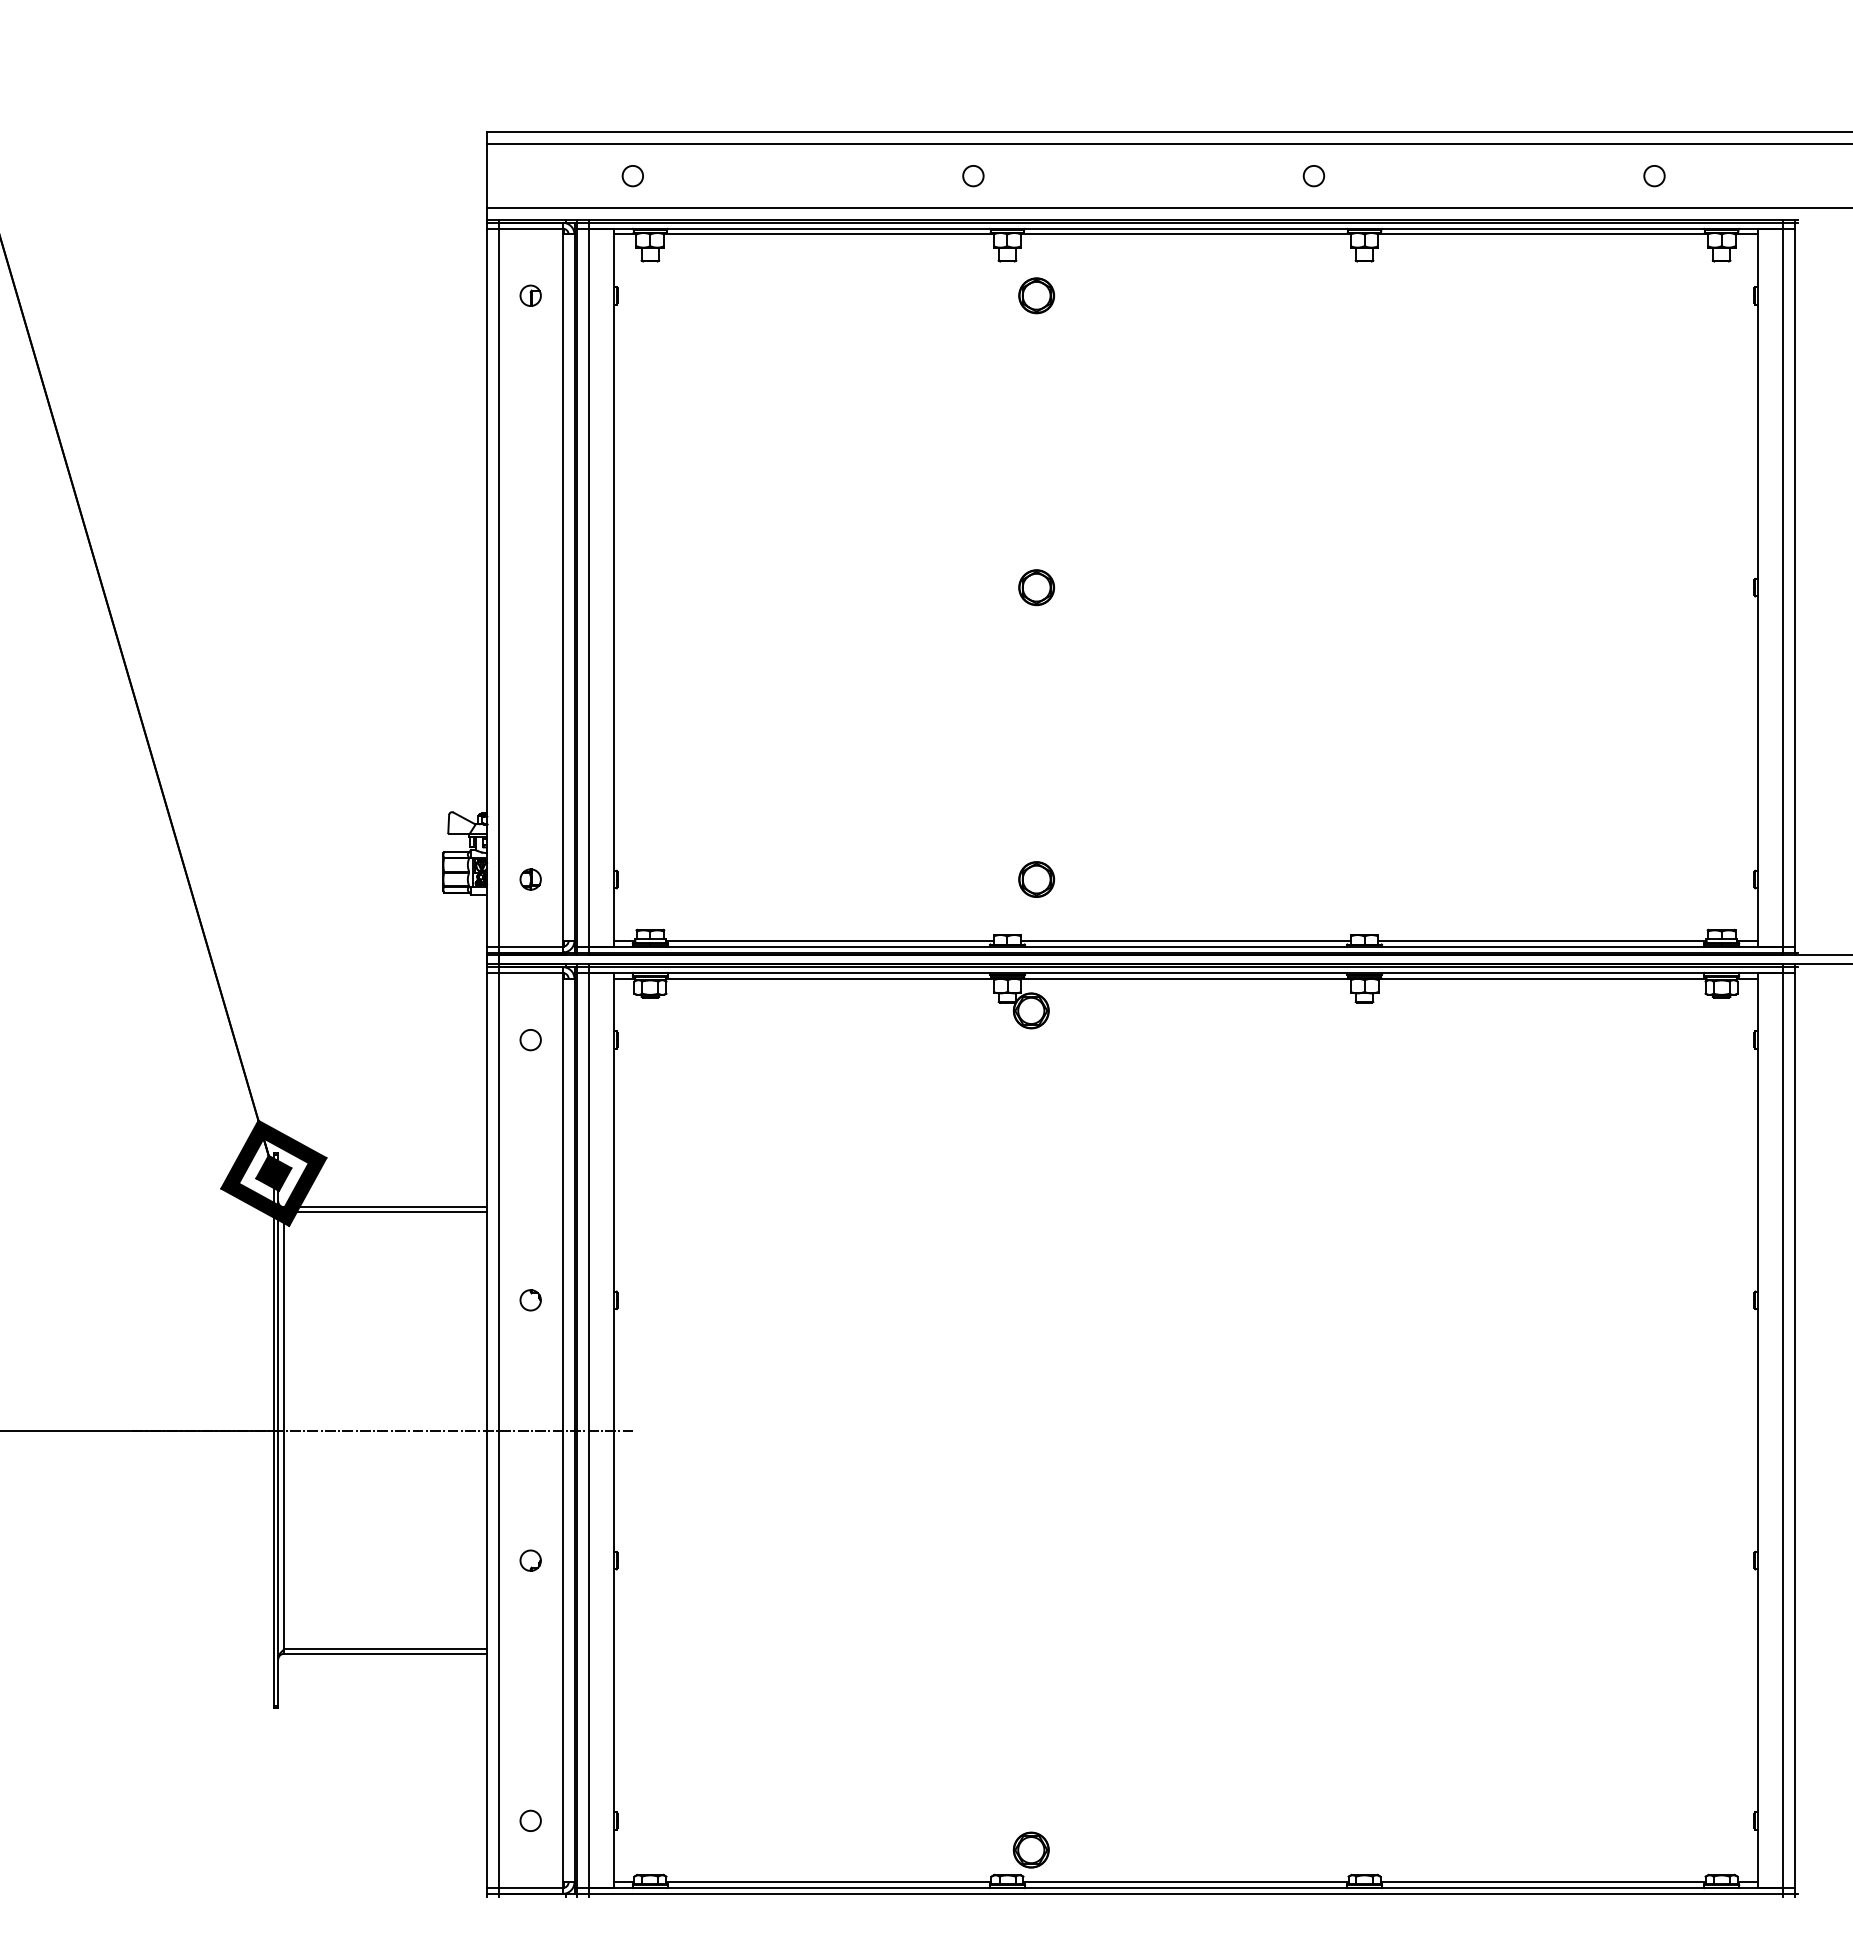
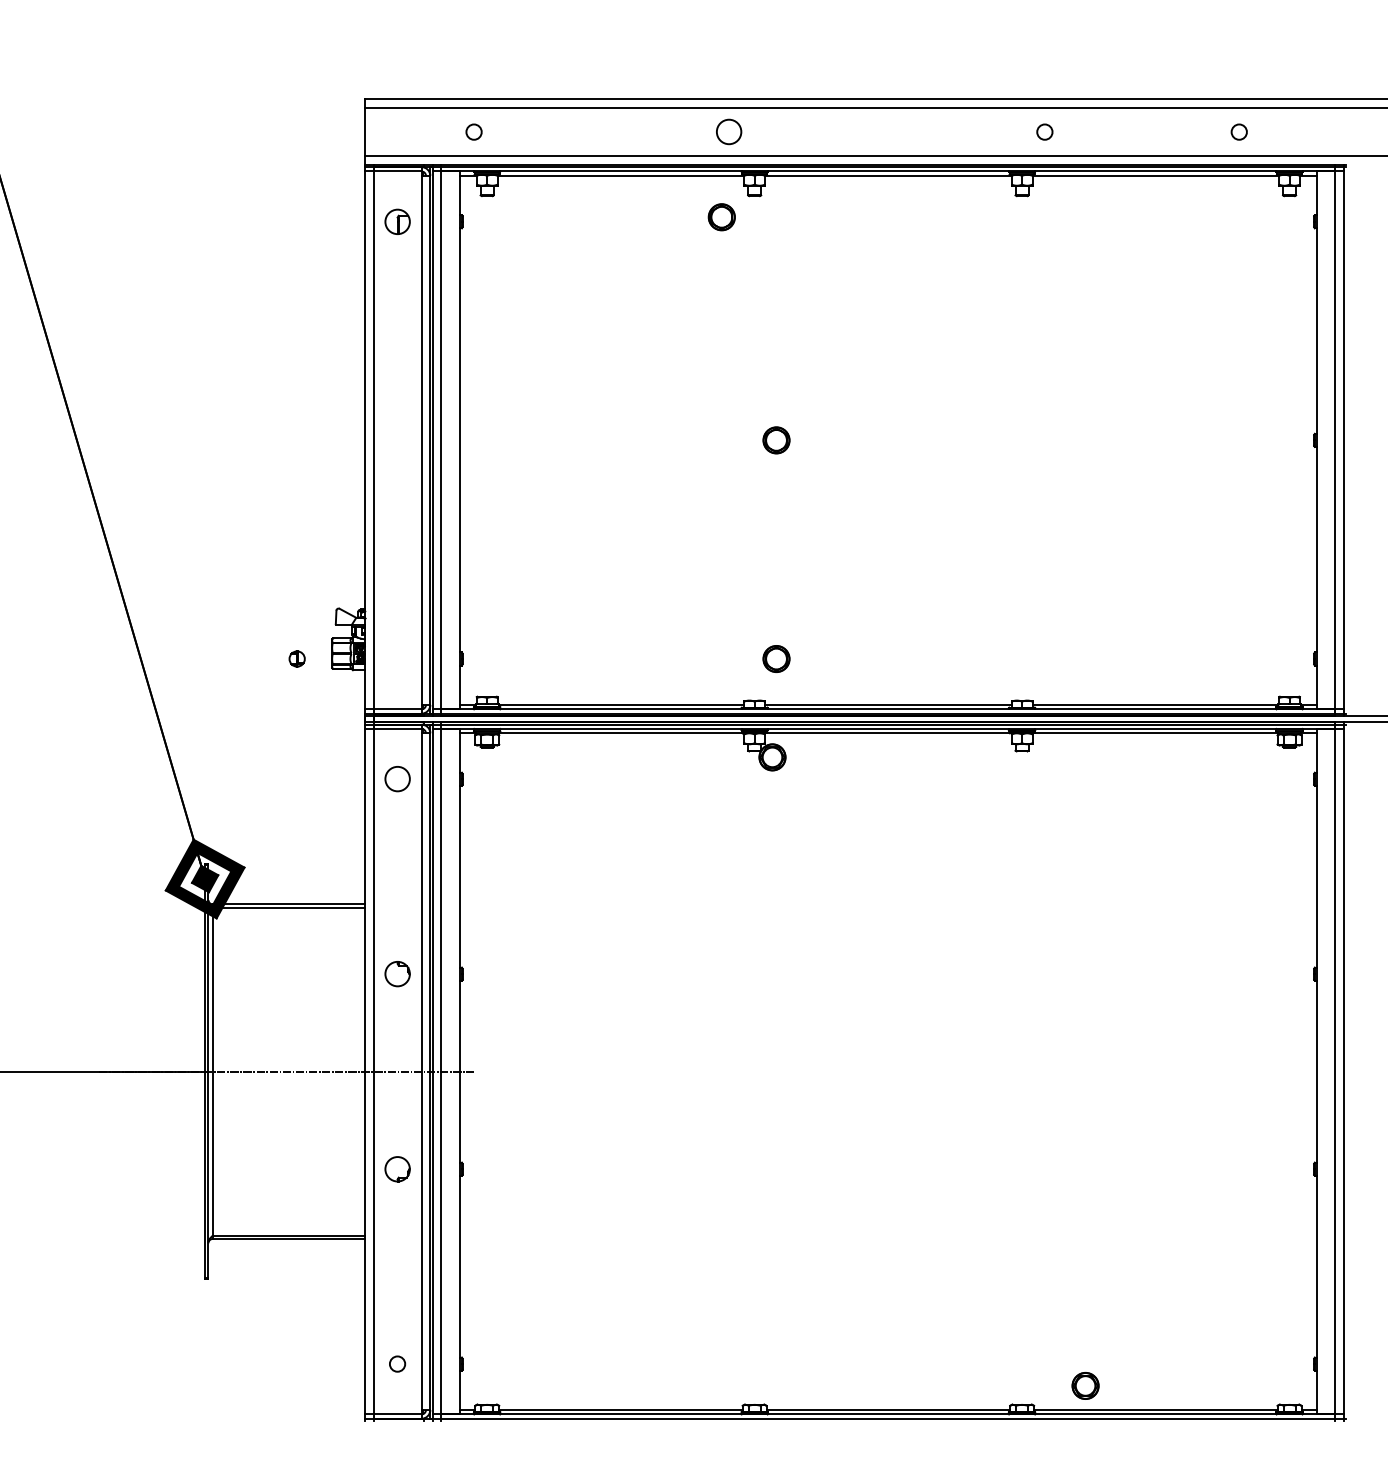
circle: (973, 176) -> (729, 132), size x1.6
circle: (1313, 176) -> (1044, 132), moved
part: (530, 295) -> (397, 221), size x1.6
part: (1036, 295) -> (721, 217), moved
part: (530, 879) -> (297, 658), moved
circle: (530, 1040) -> (397, 779), size x1.6
part: (530, 1300) -> (397, 974), size x1.6
part: (530, 1560) -> (397, 1169), size x1.6
part: (1030, 1849) -> (1084, 1385), moved

